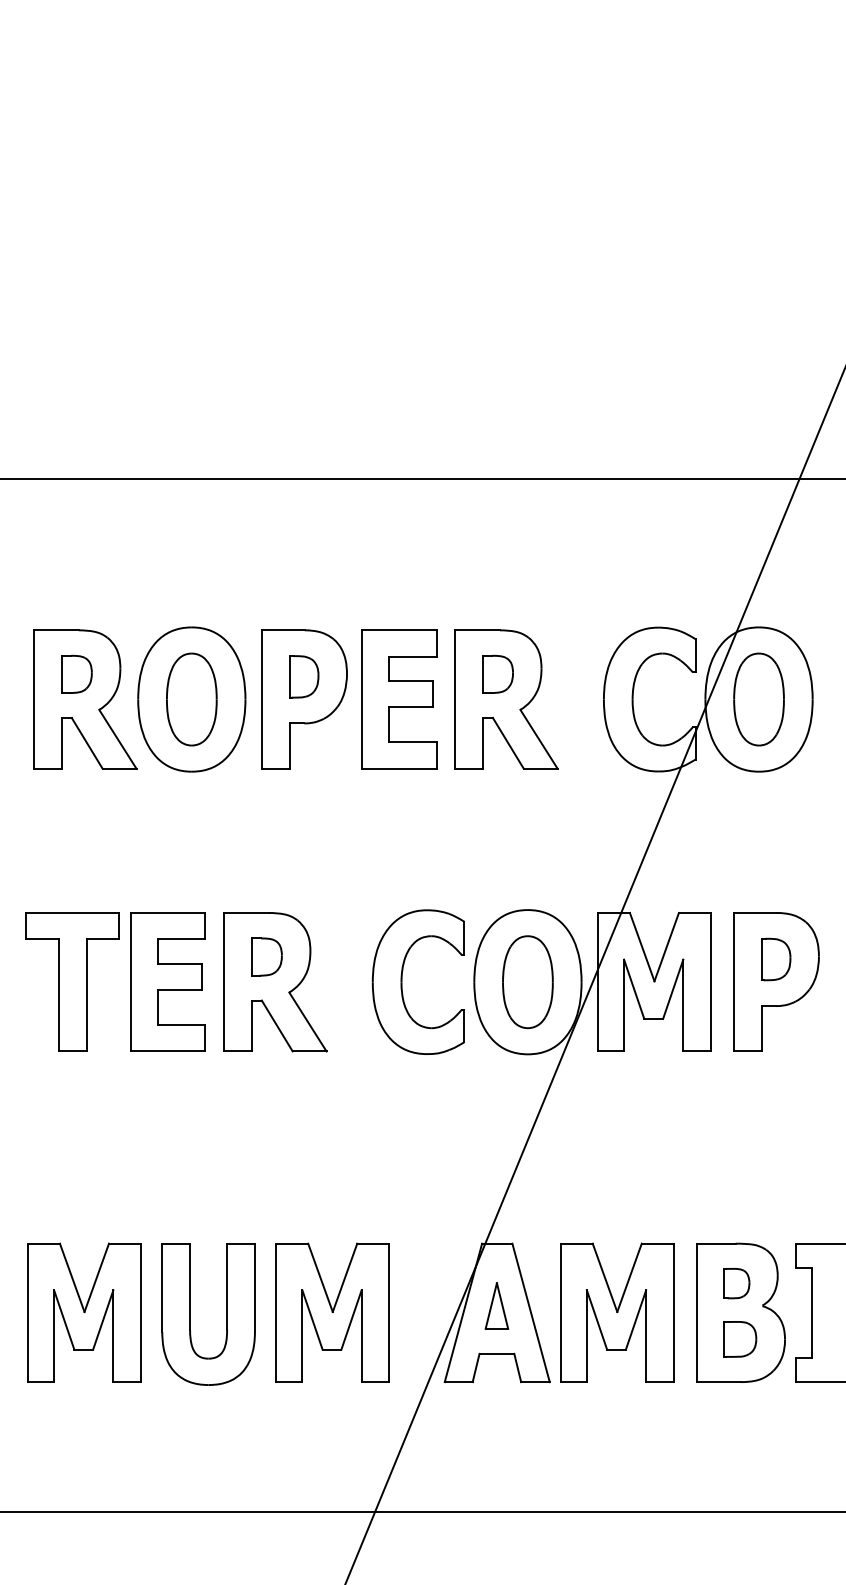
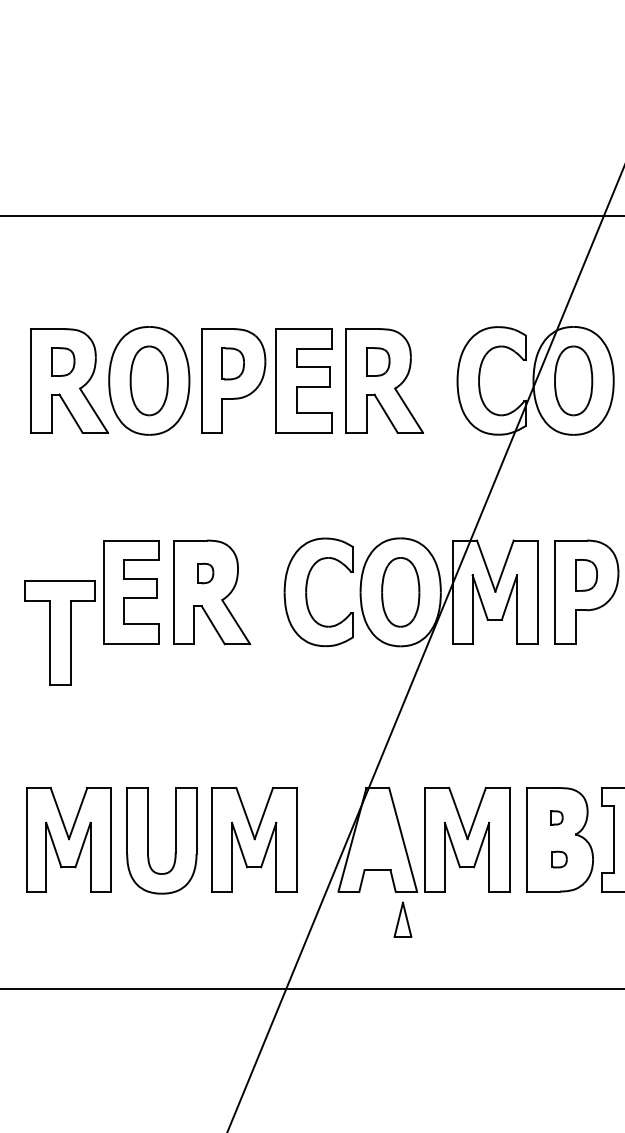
part: (266, 956) -> (205, 573), size x0.7
part: (72, 981) -> (60, 632), moved
part: (736, 1283) -> (556, 817), size x0.6
part: (496, 1305) -> (402, 919), moved
part: (740, 1339) -> (559, 859), size x0.6

